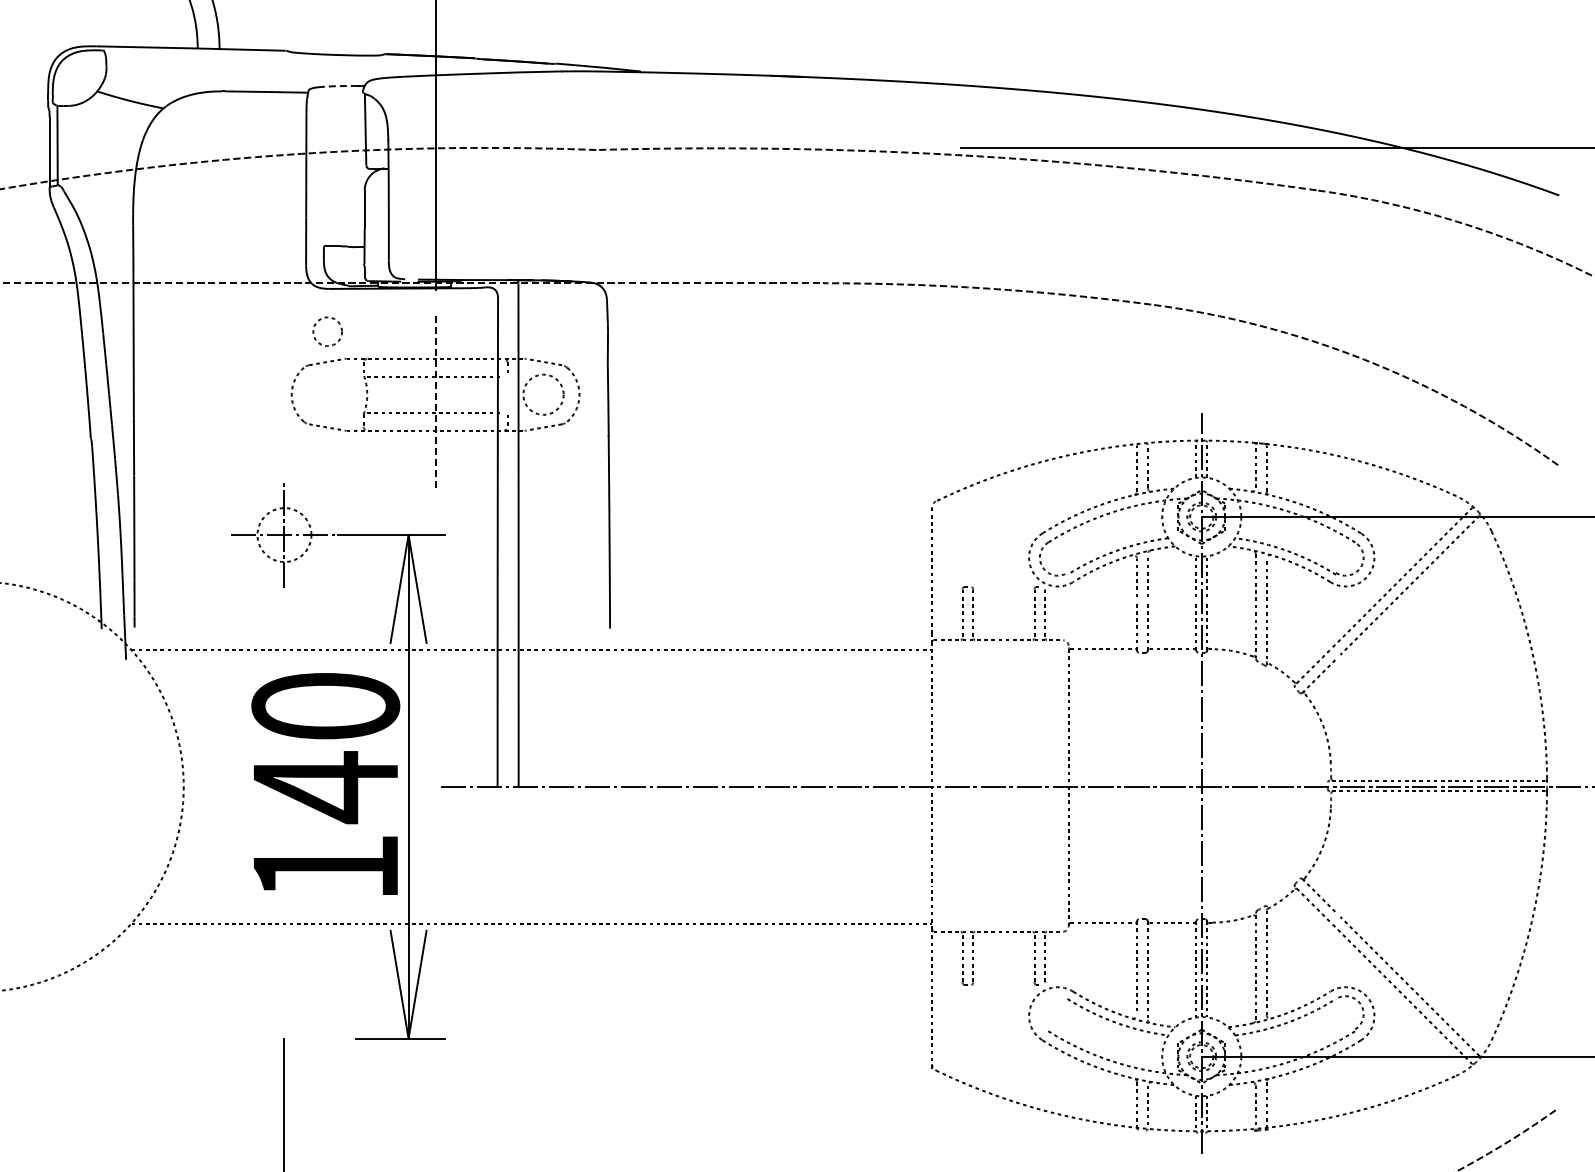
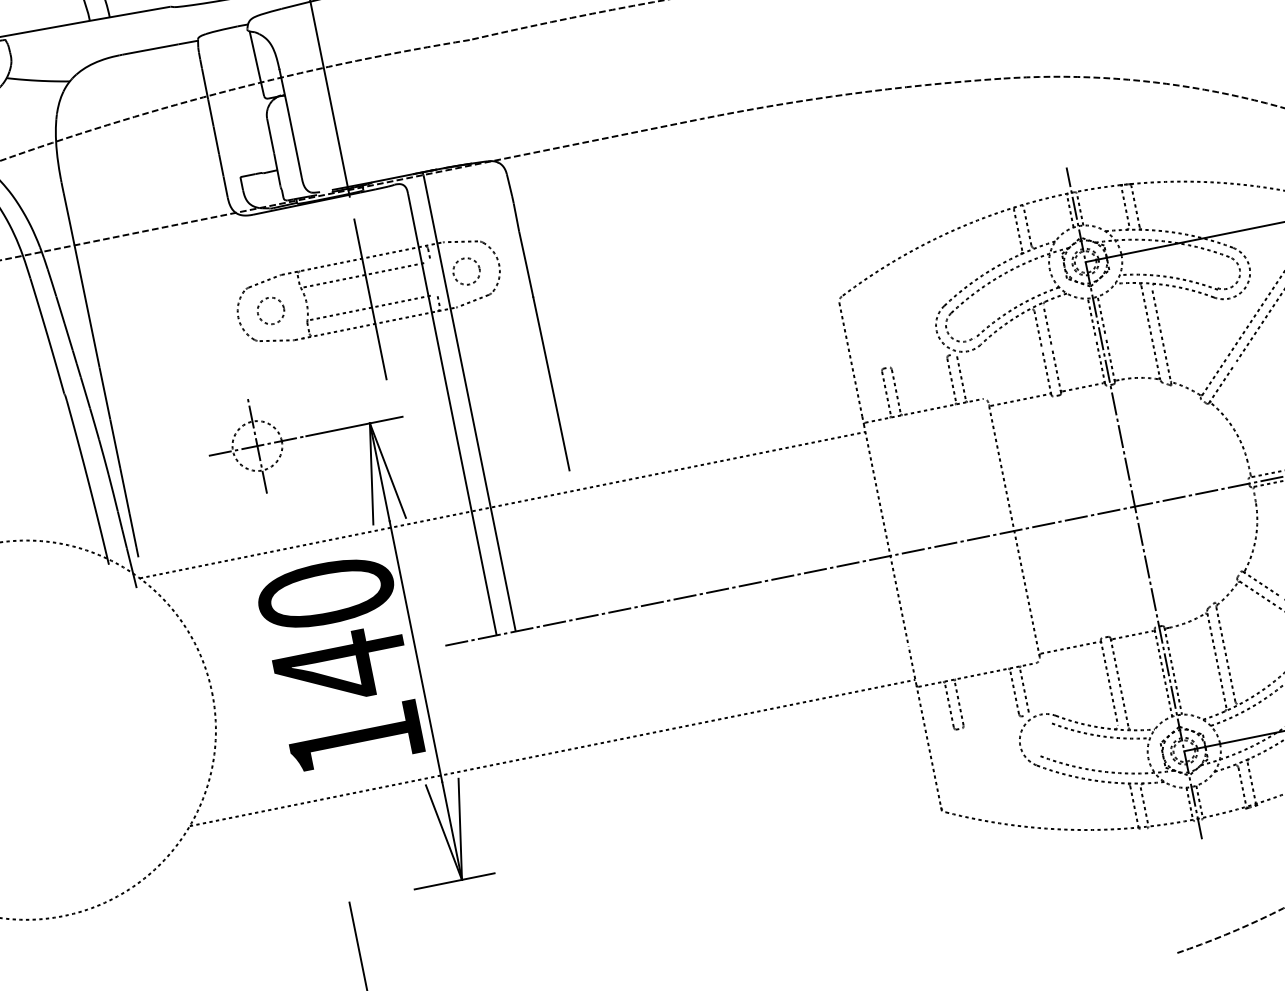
line: (335, 86) -> (221, 30), dashed -> solid
circle: (327, 331) -> (270, 310), moved
circle: (543, 394) -> (466, 271), size x0.71
line: (435, 404) -> (370, 300), dashed -> solid

